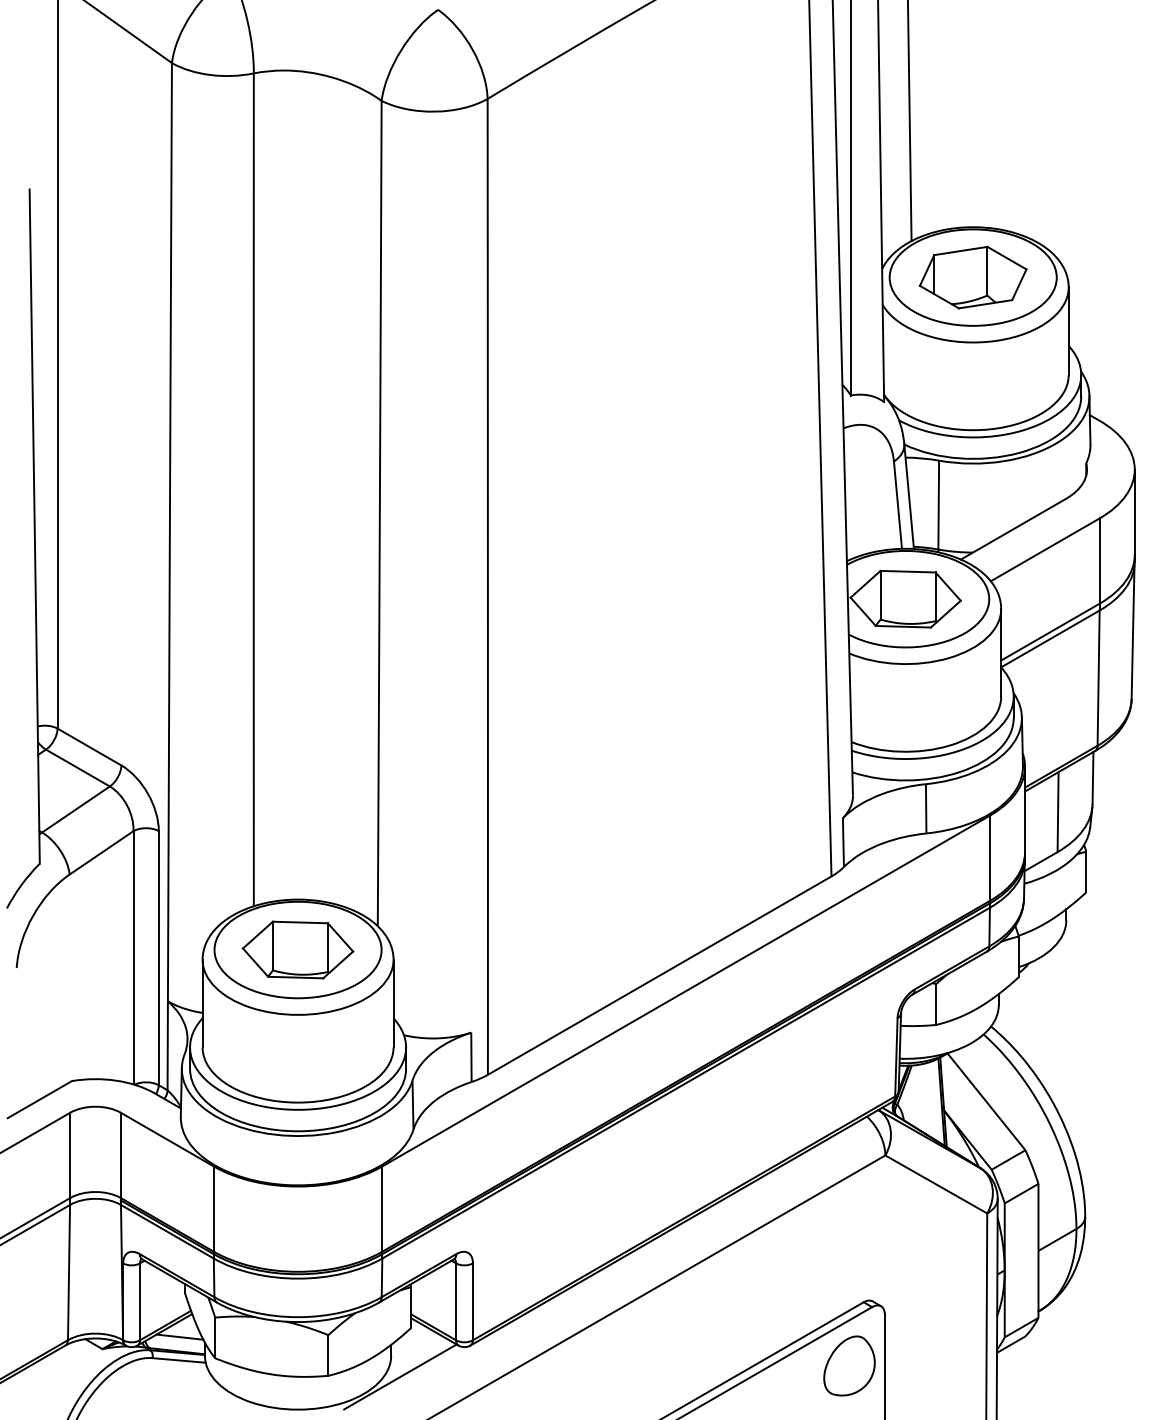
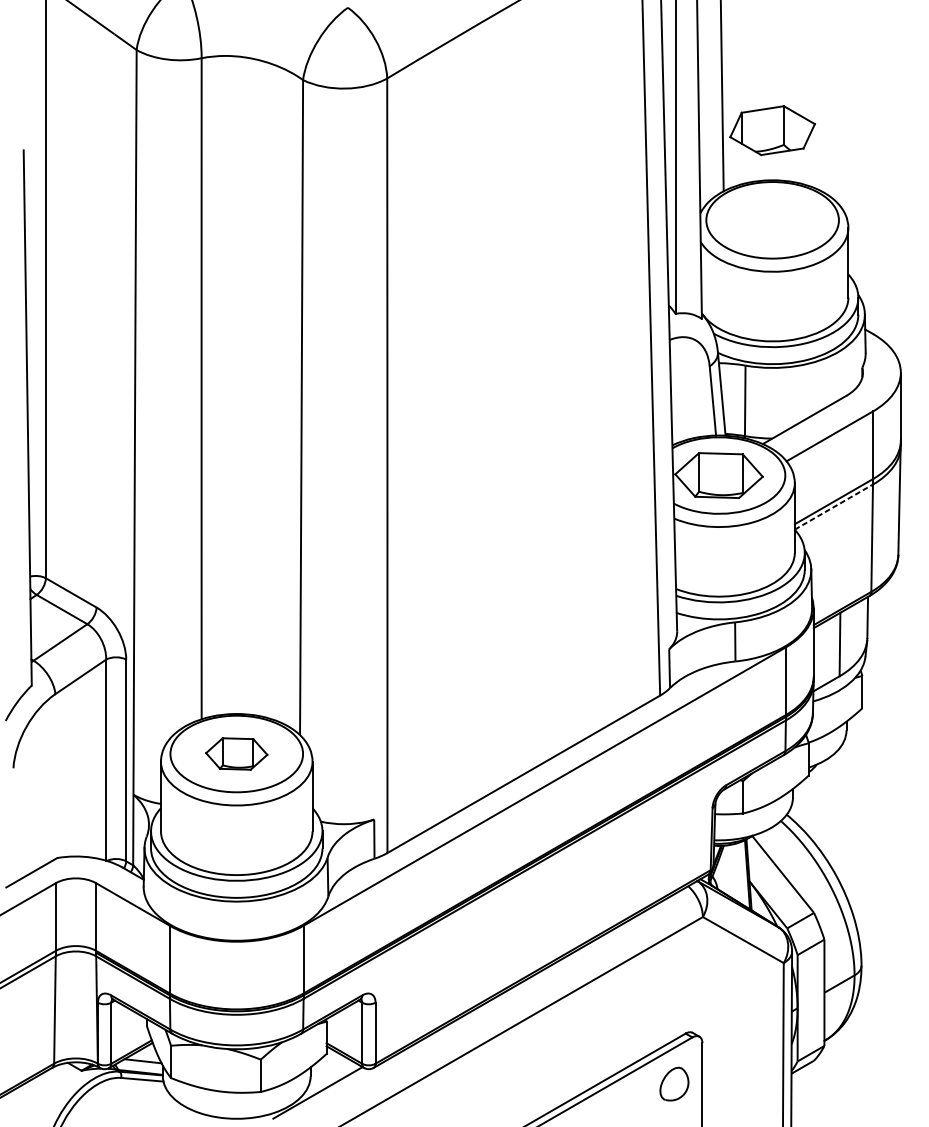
part: (972, 277) -> (772, 130), moved
line: (1050, 638) -> (833, 506), solid -> dashed
part: (297, 949) -> (236, 753), size x0.7
part: (849, 1365) -> (674, 1083), size x0.7

